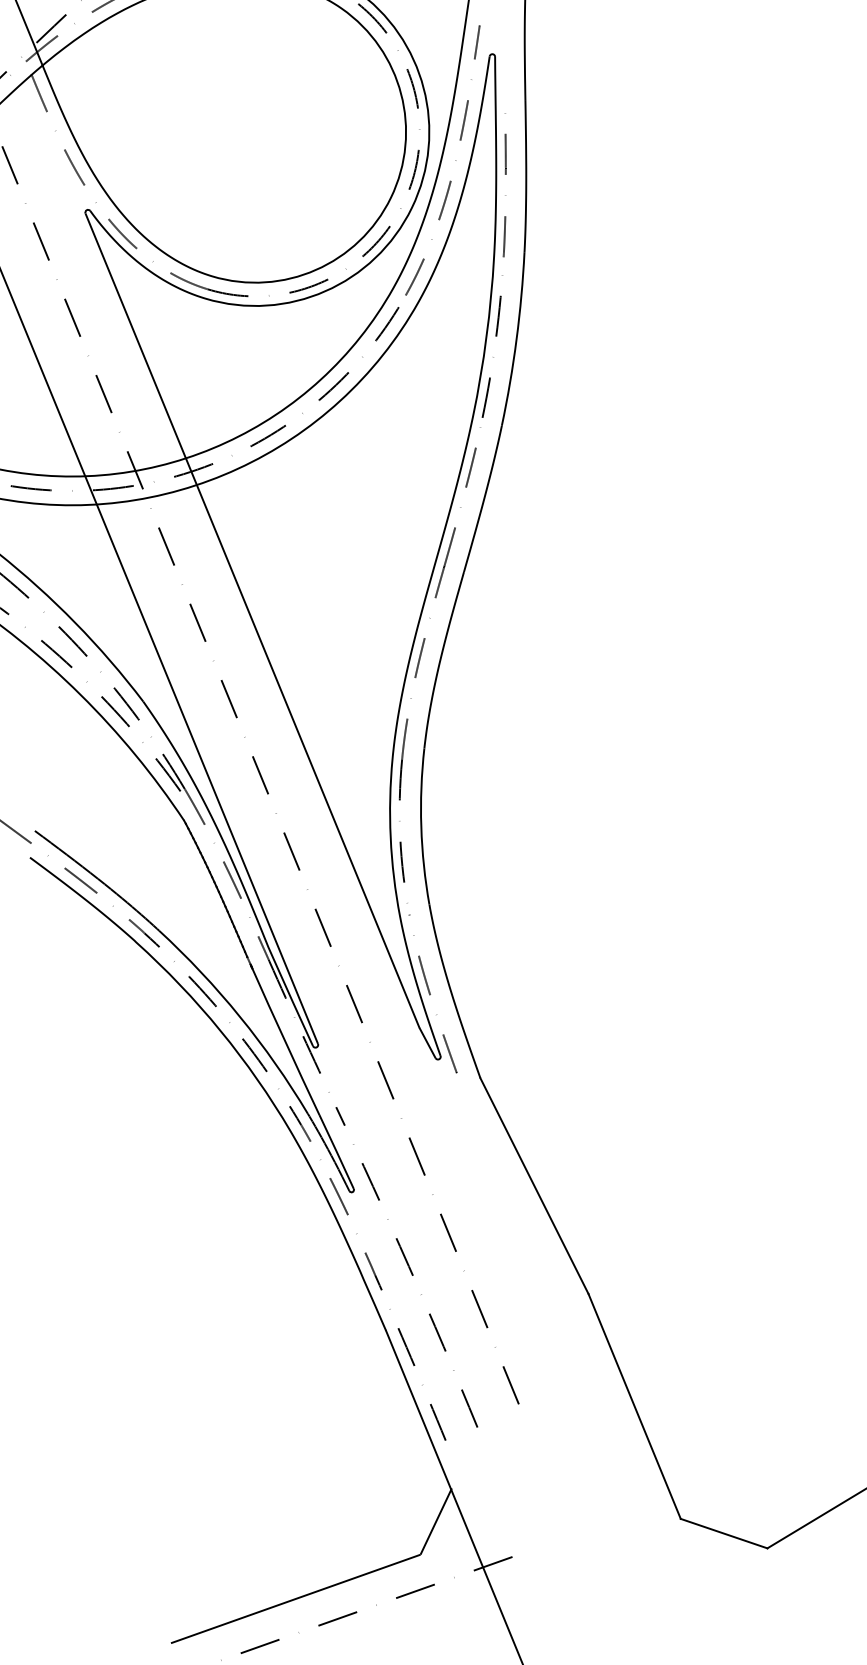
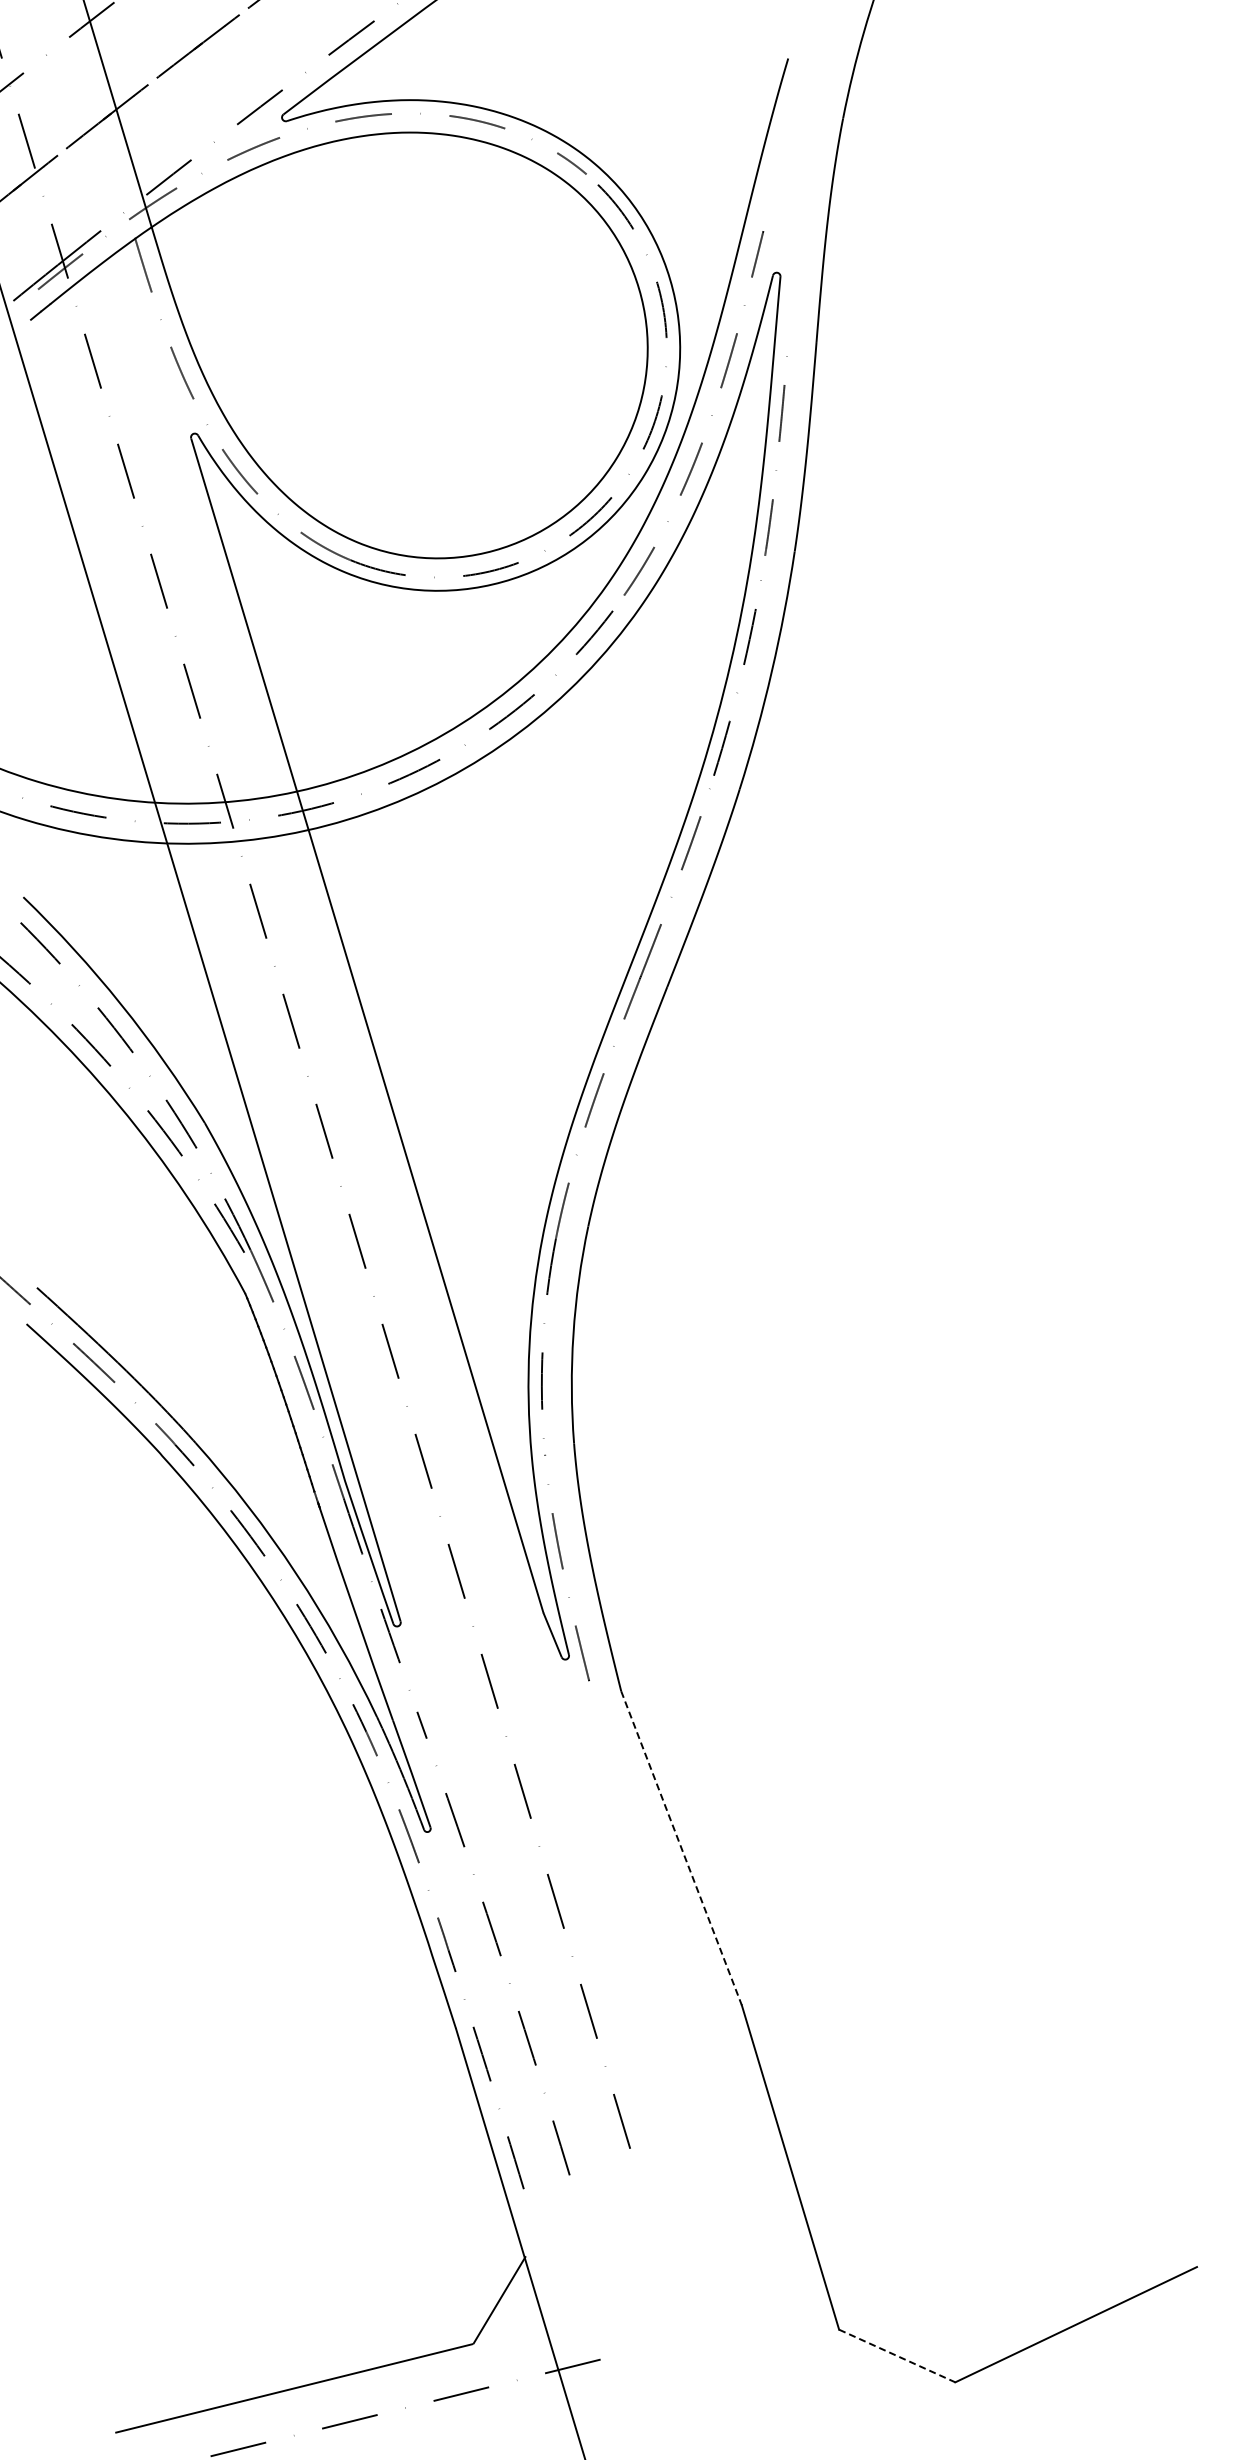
line: (534, 1186) -> (681, 1848), solid -> dashed
line: (724, 1533) -> (897, 2356), solid -> dashed

